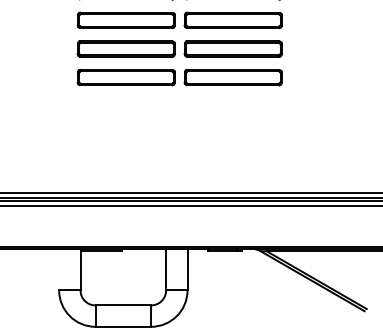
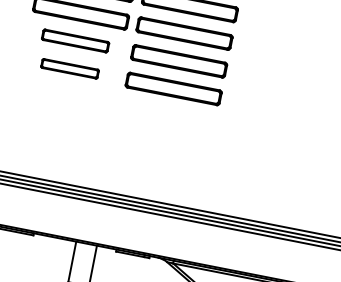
part: (125, 48) -> (74, 40), size x0.7
part: (125, 77) -> (69, 68), size x0.6

